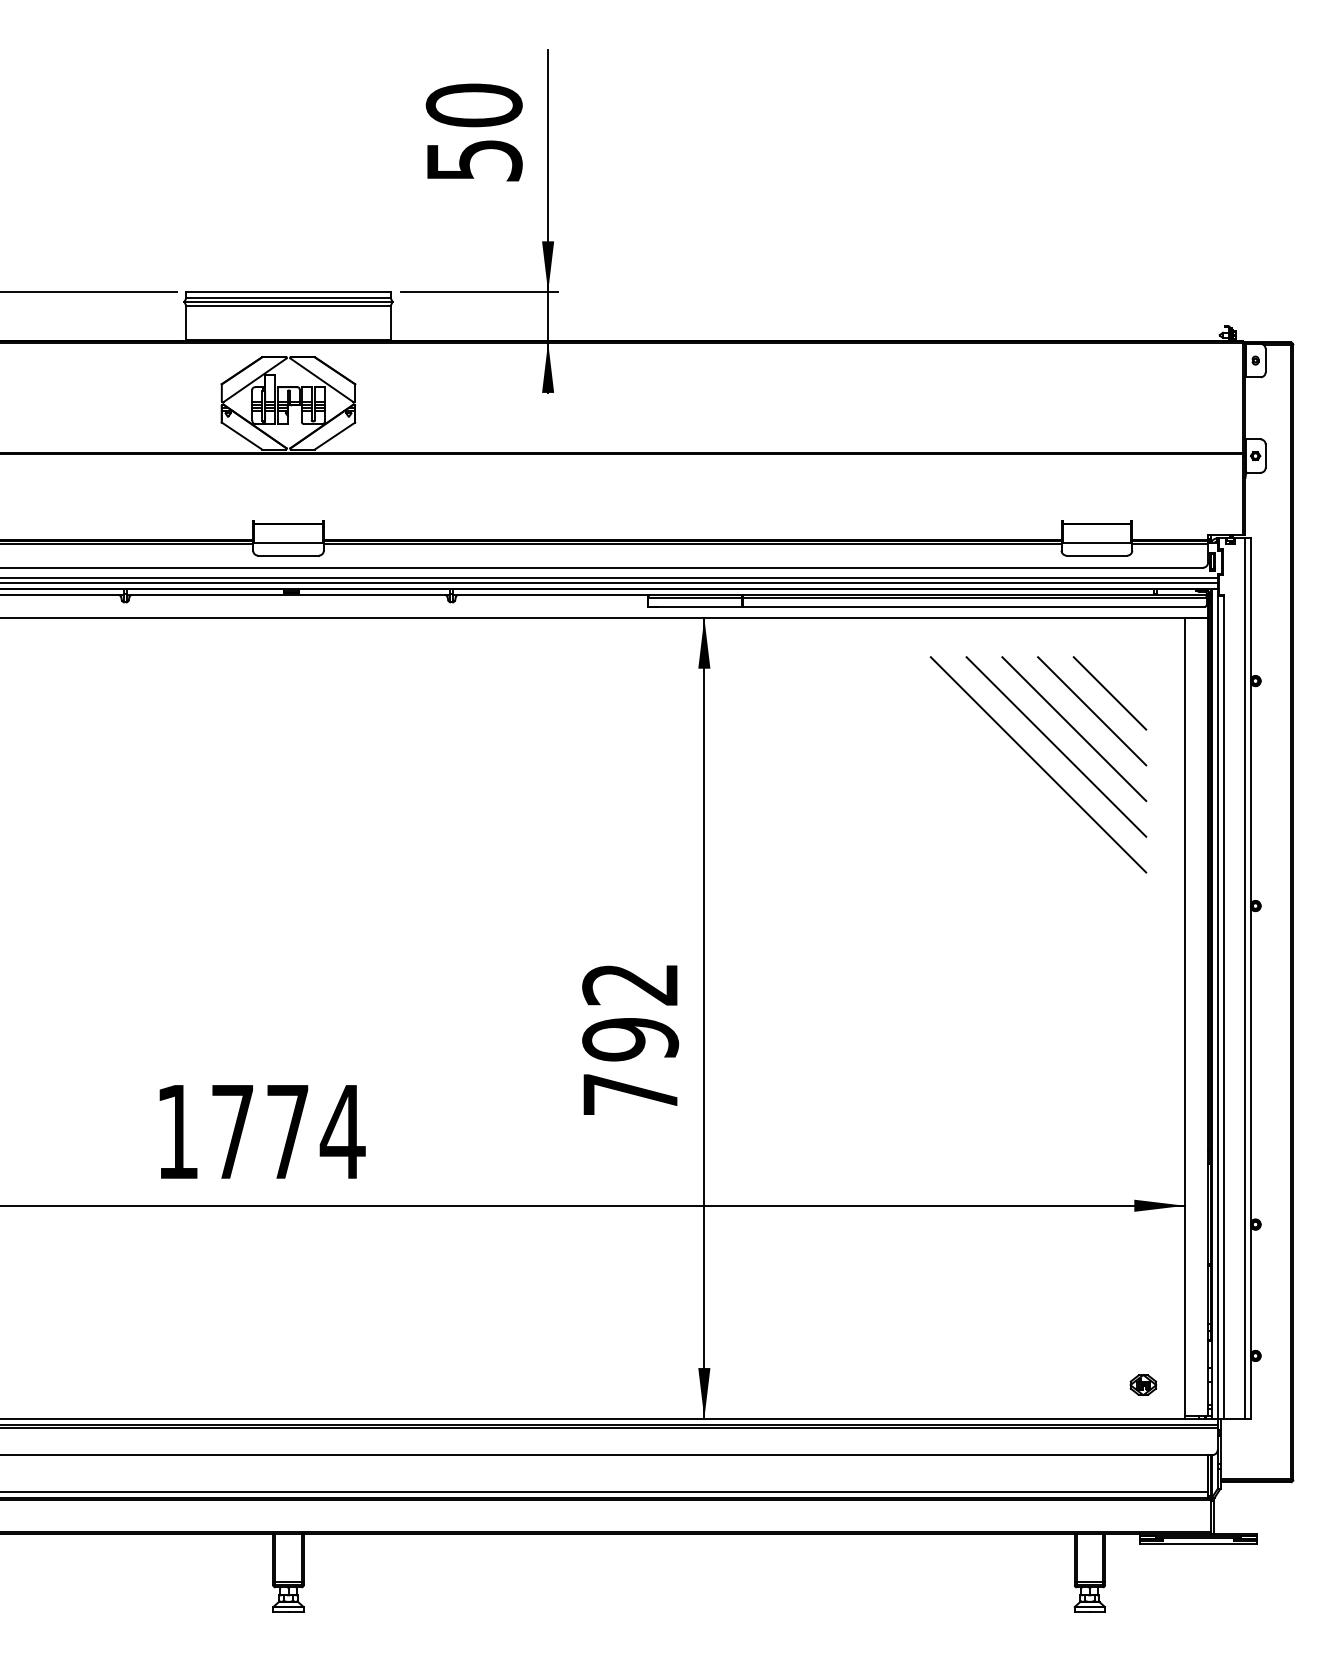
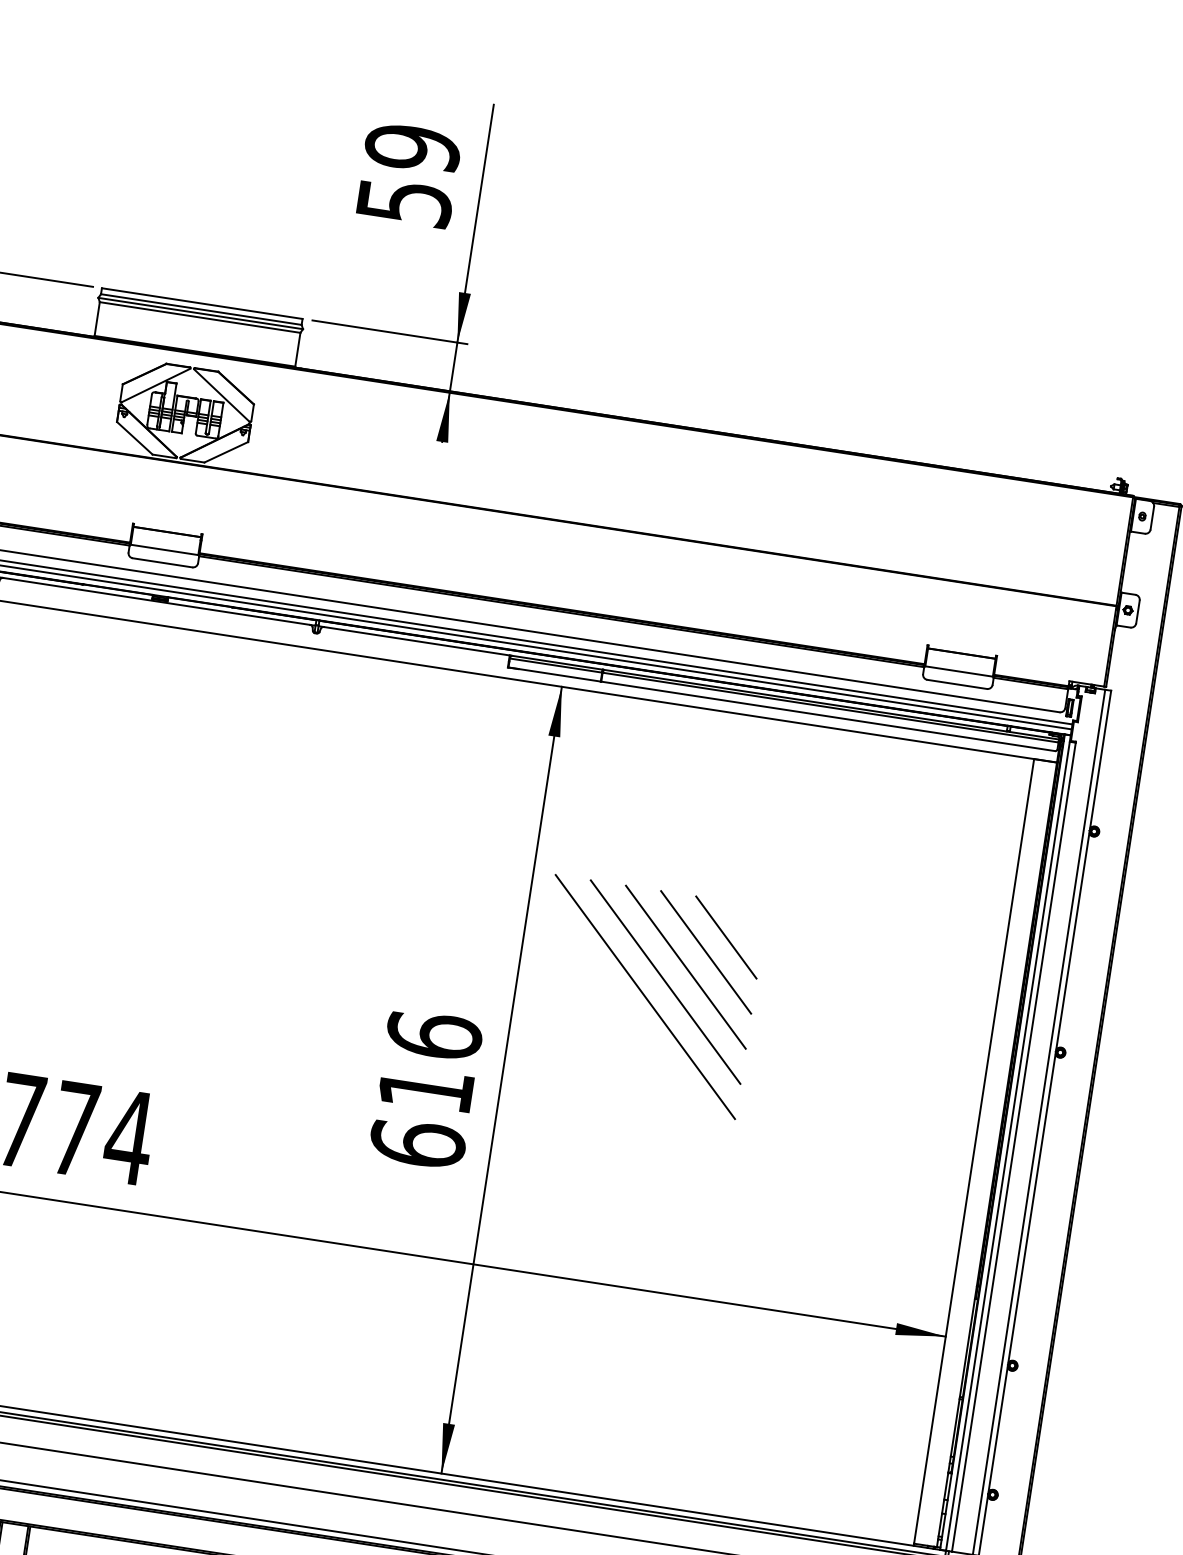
text: (473, 105) -> (412, 148), 50 -> 59
part: (1038, 764) -> (645, 996), moved
text: (630, 1038) -> (426, 1088), 792 -> 616
part: (1143, 1384) -> (878, 1506), removed

